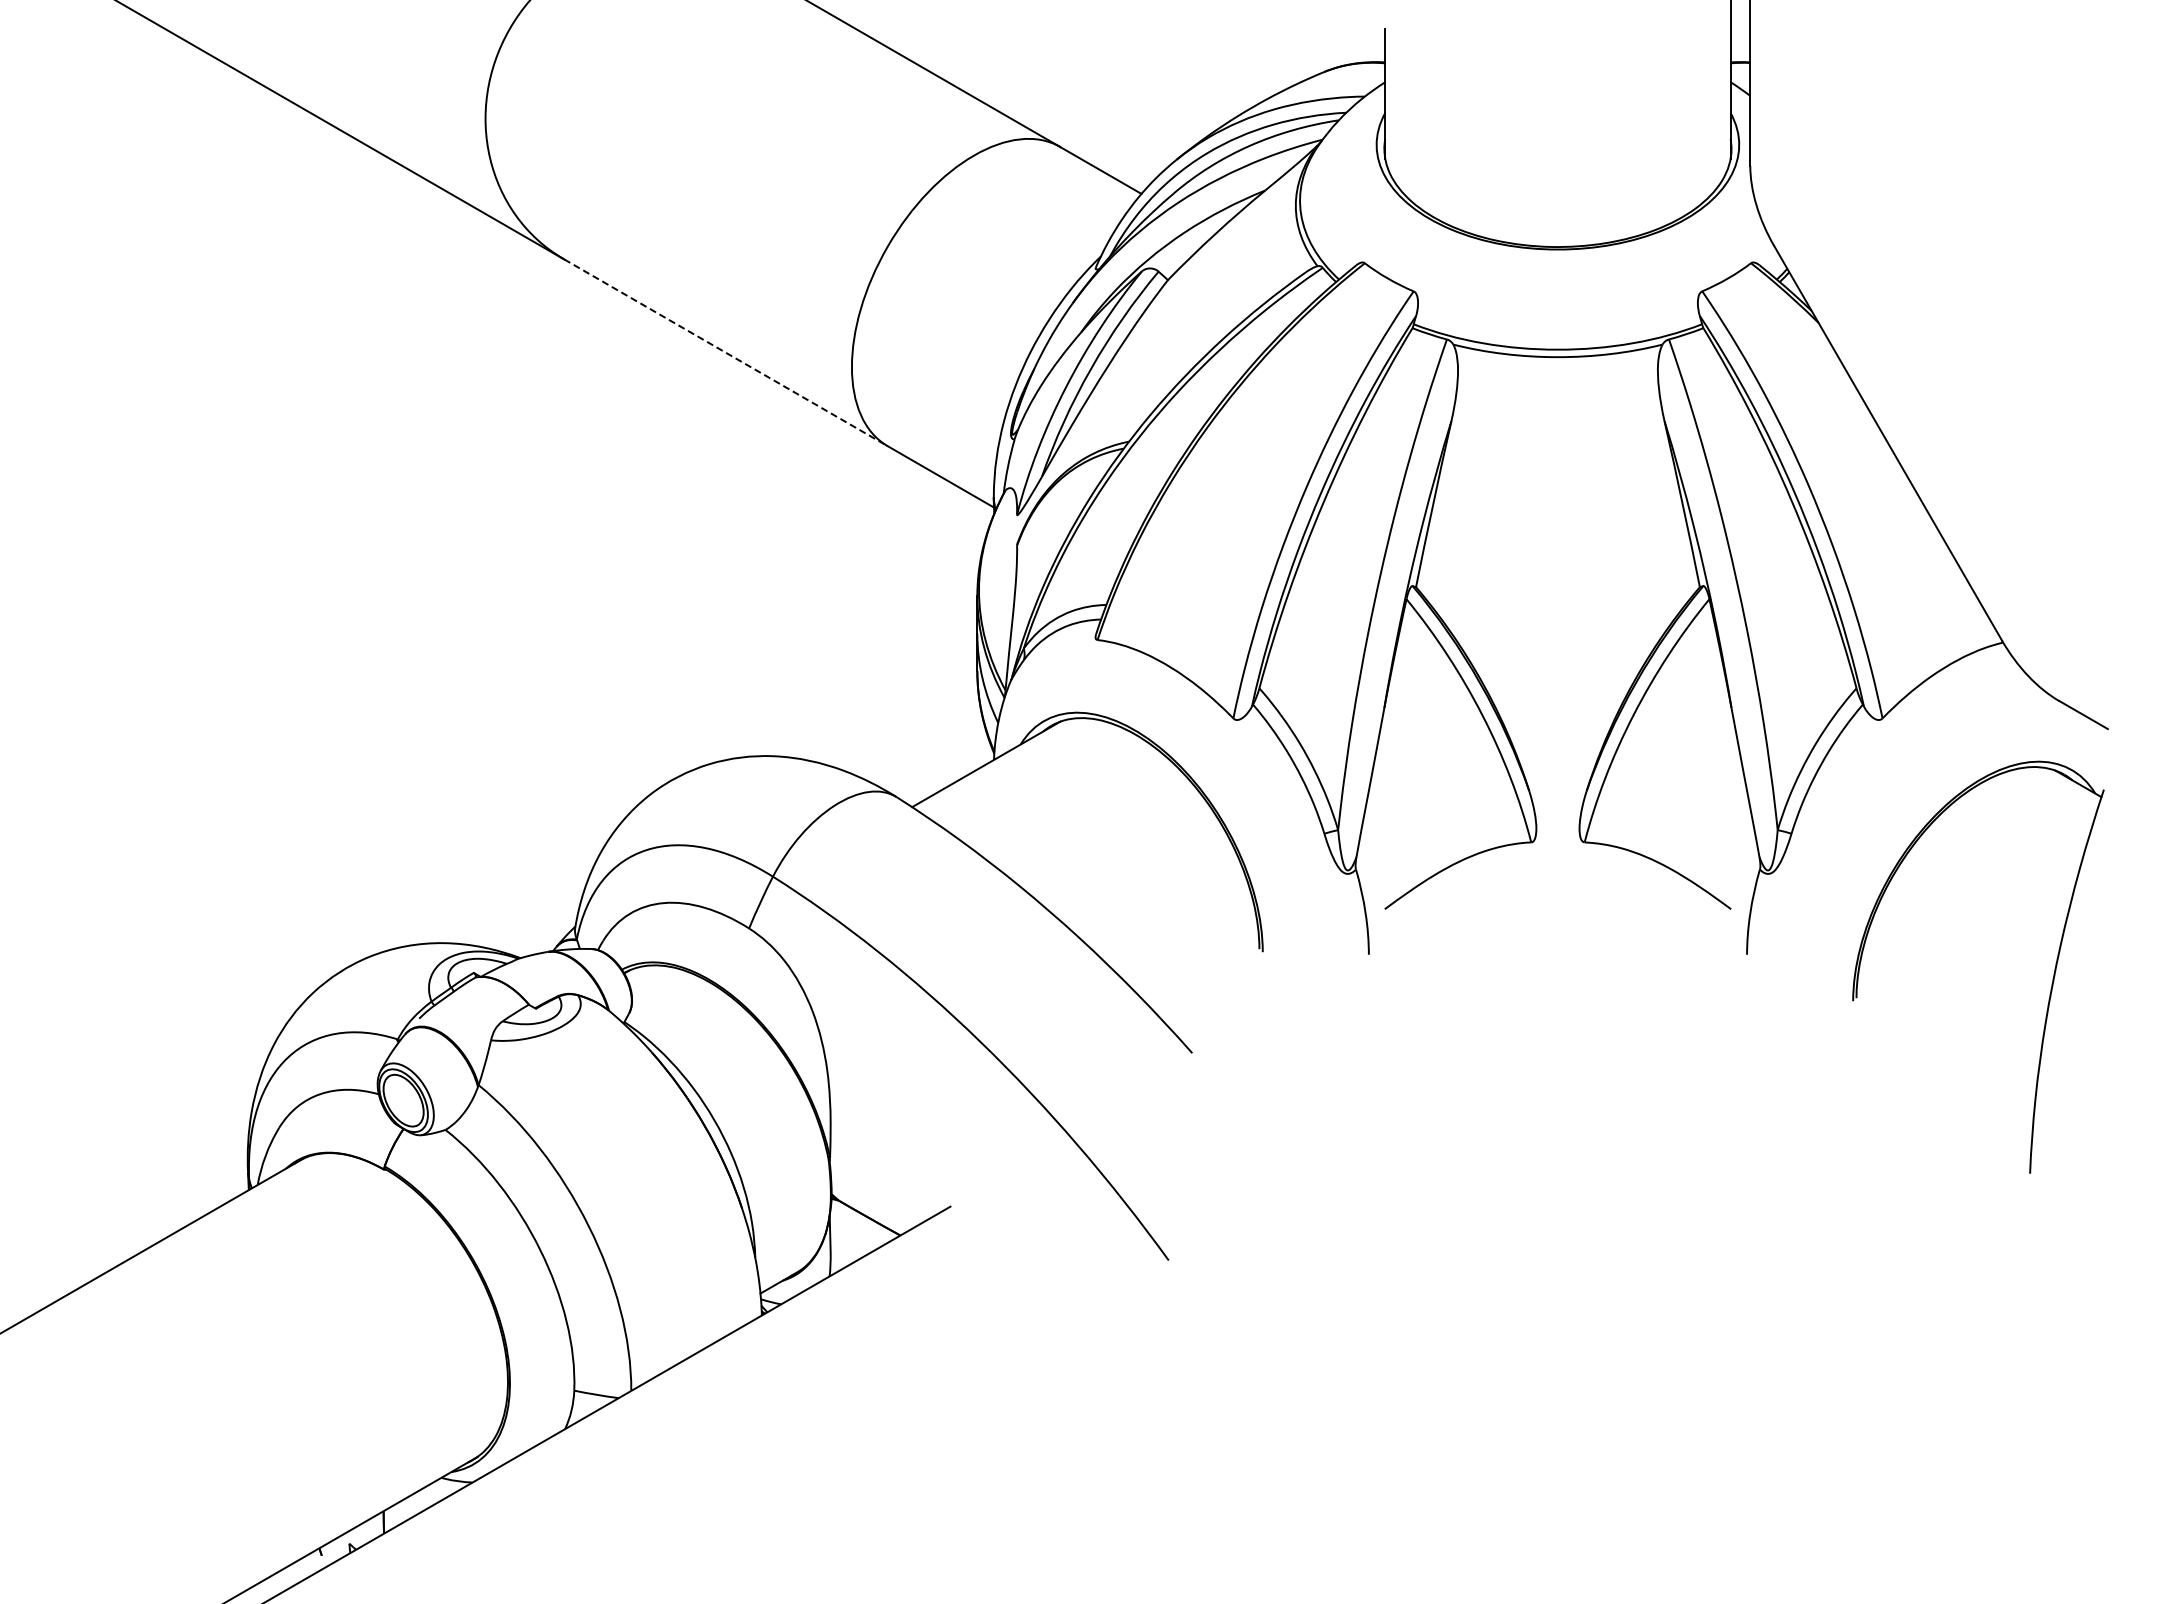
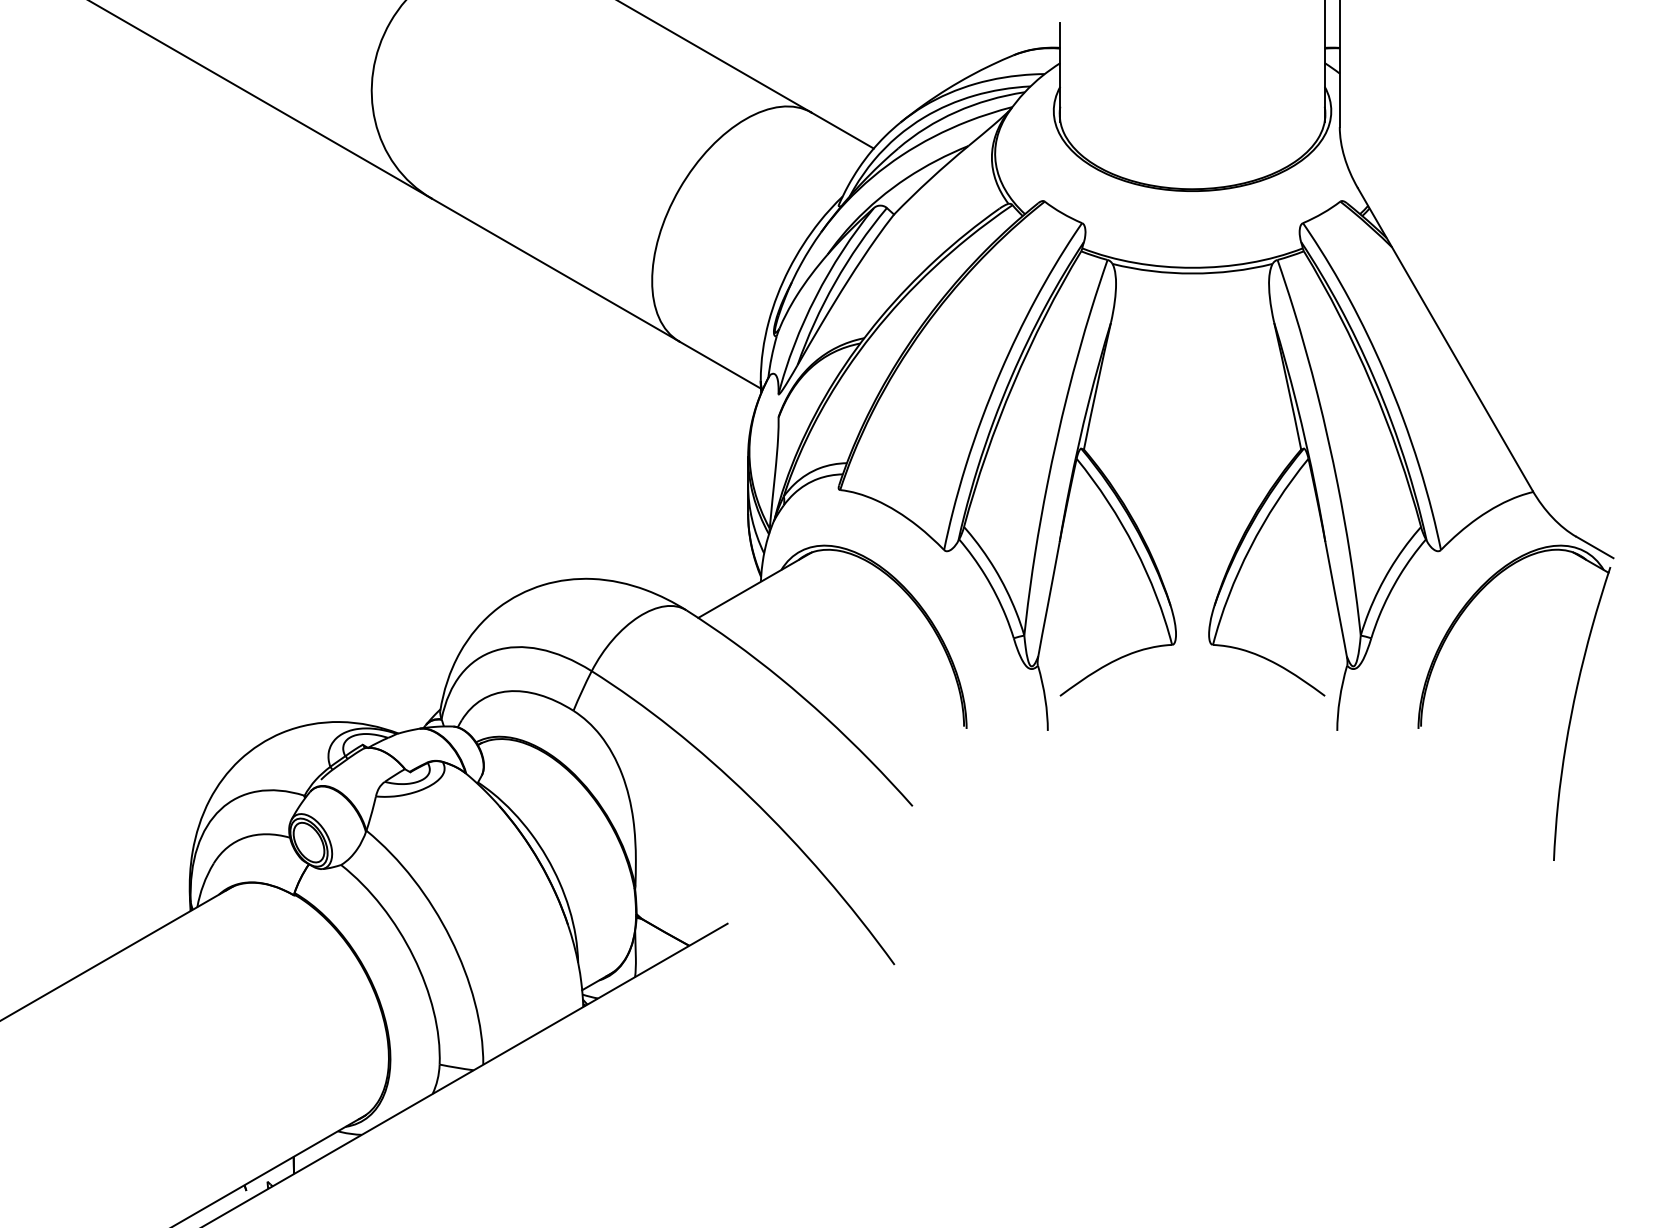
line: (725, 352) -> (555, 269), dashed -> solid
part: (2051, 983) -> (1570, 715), moved

